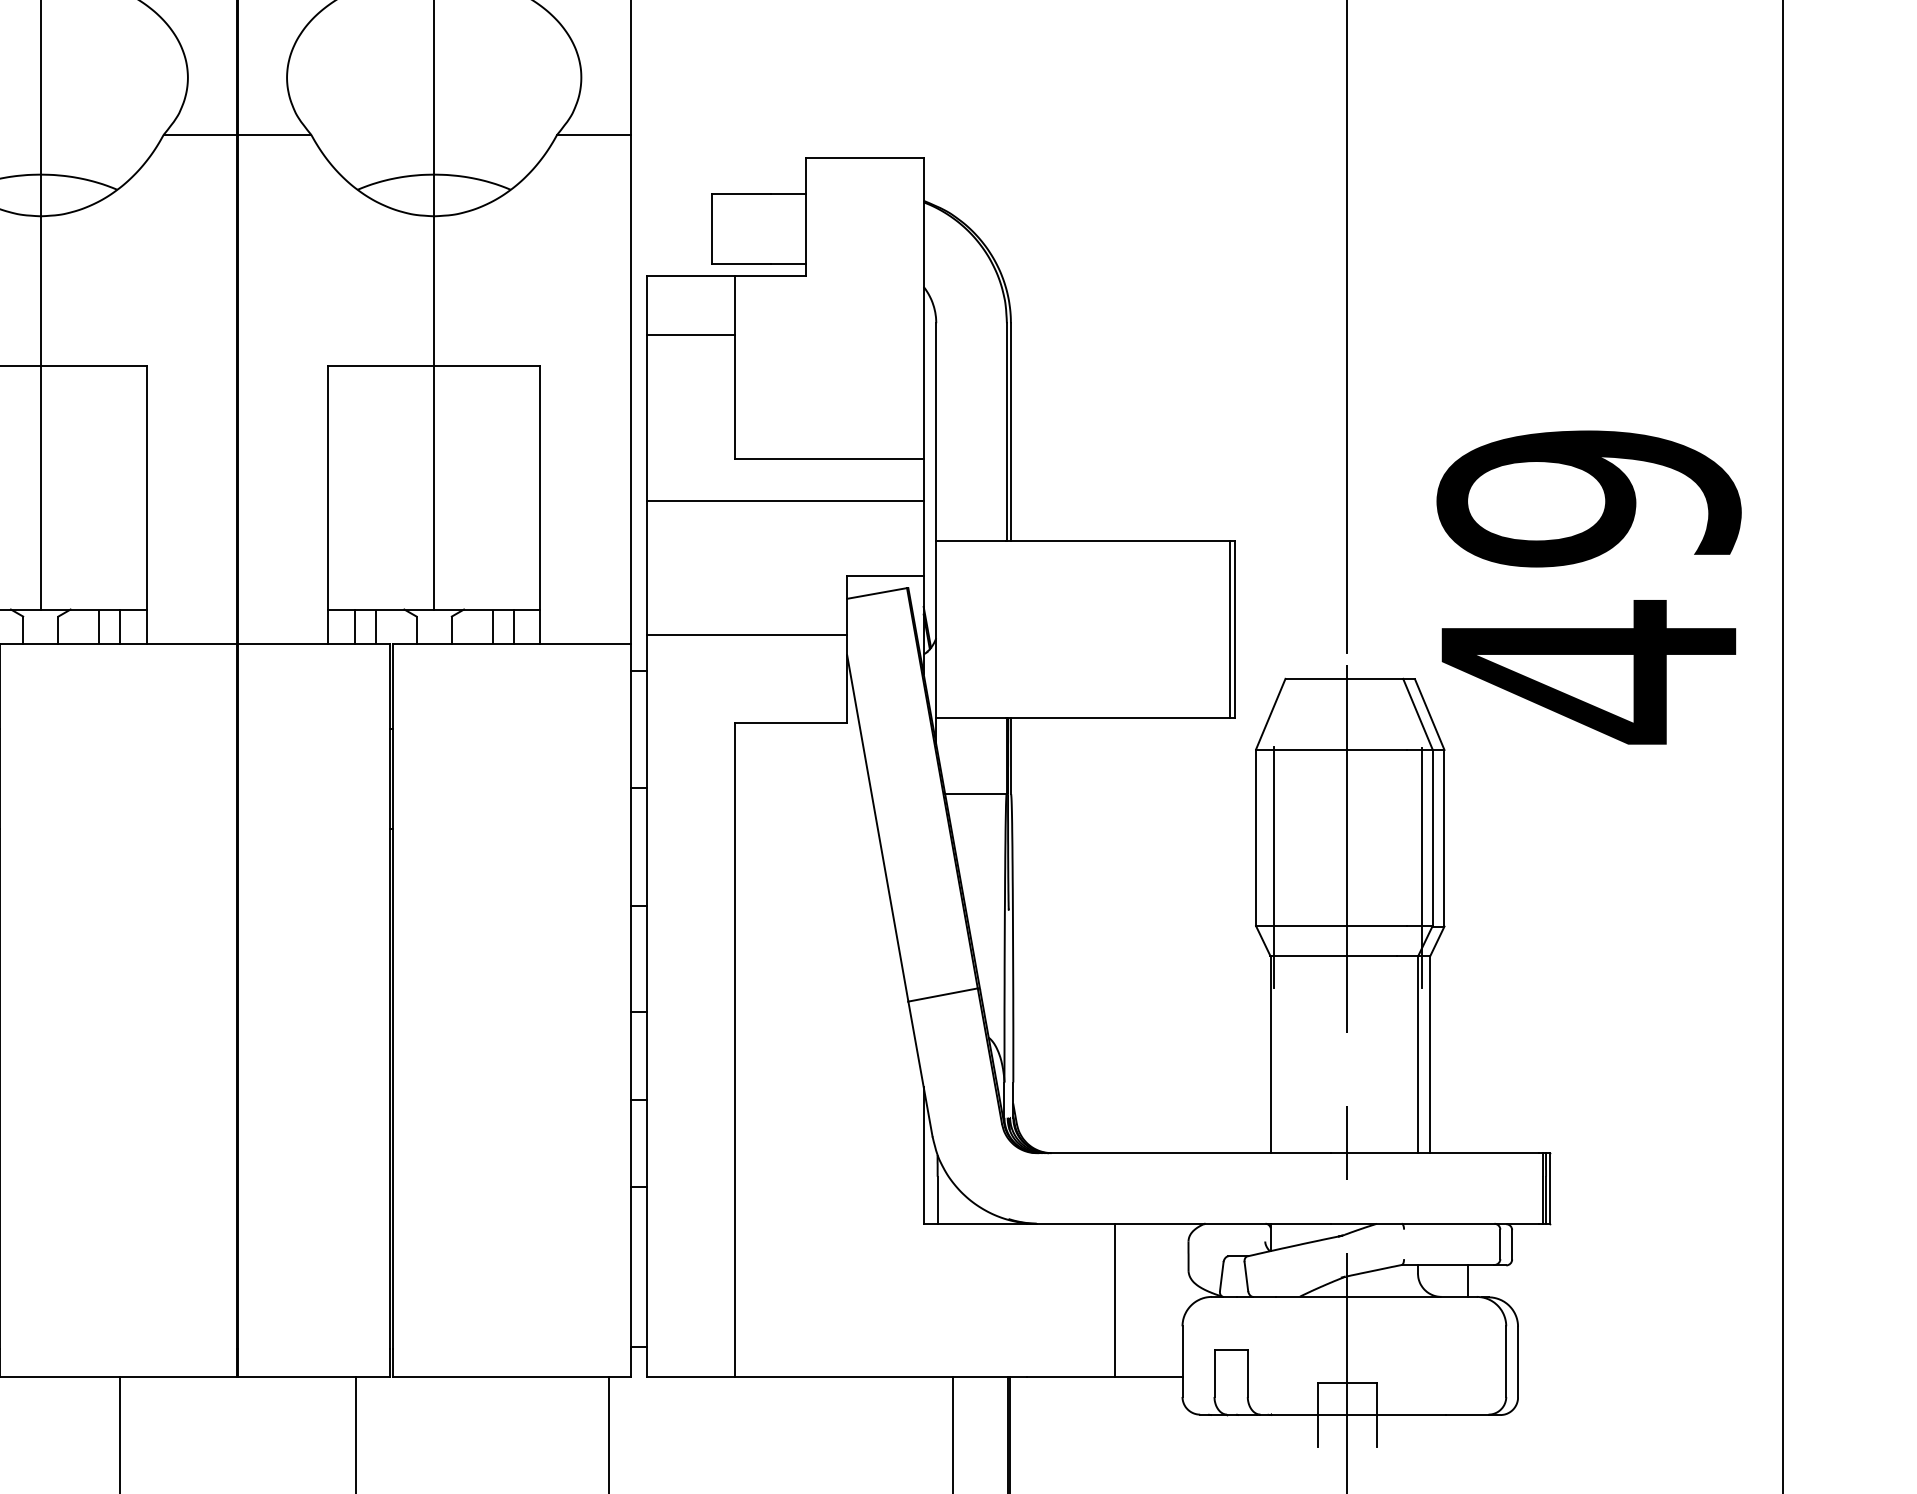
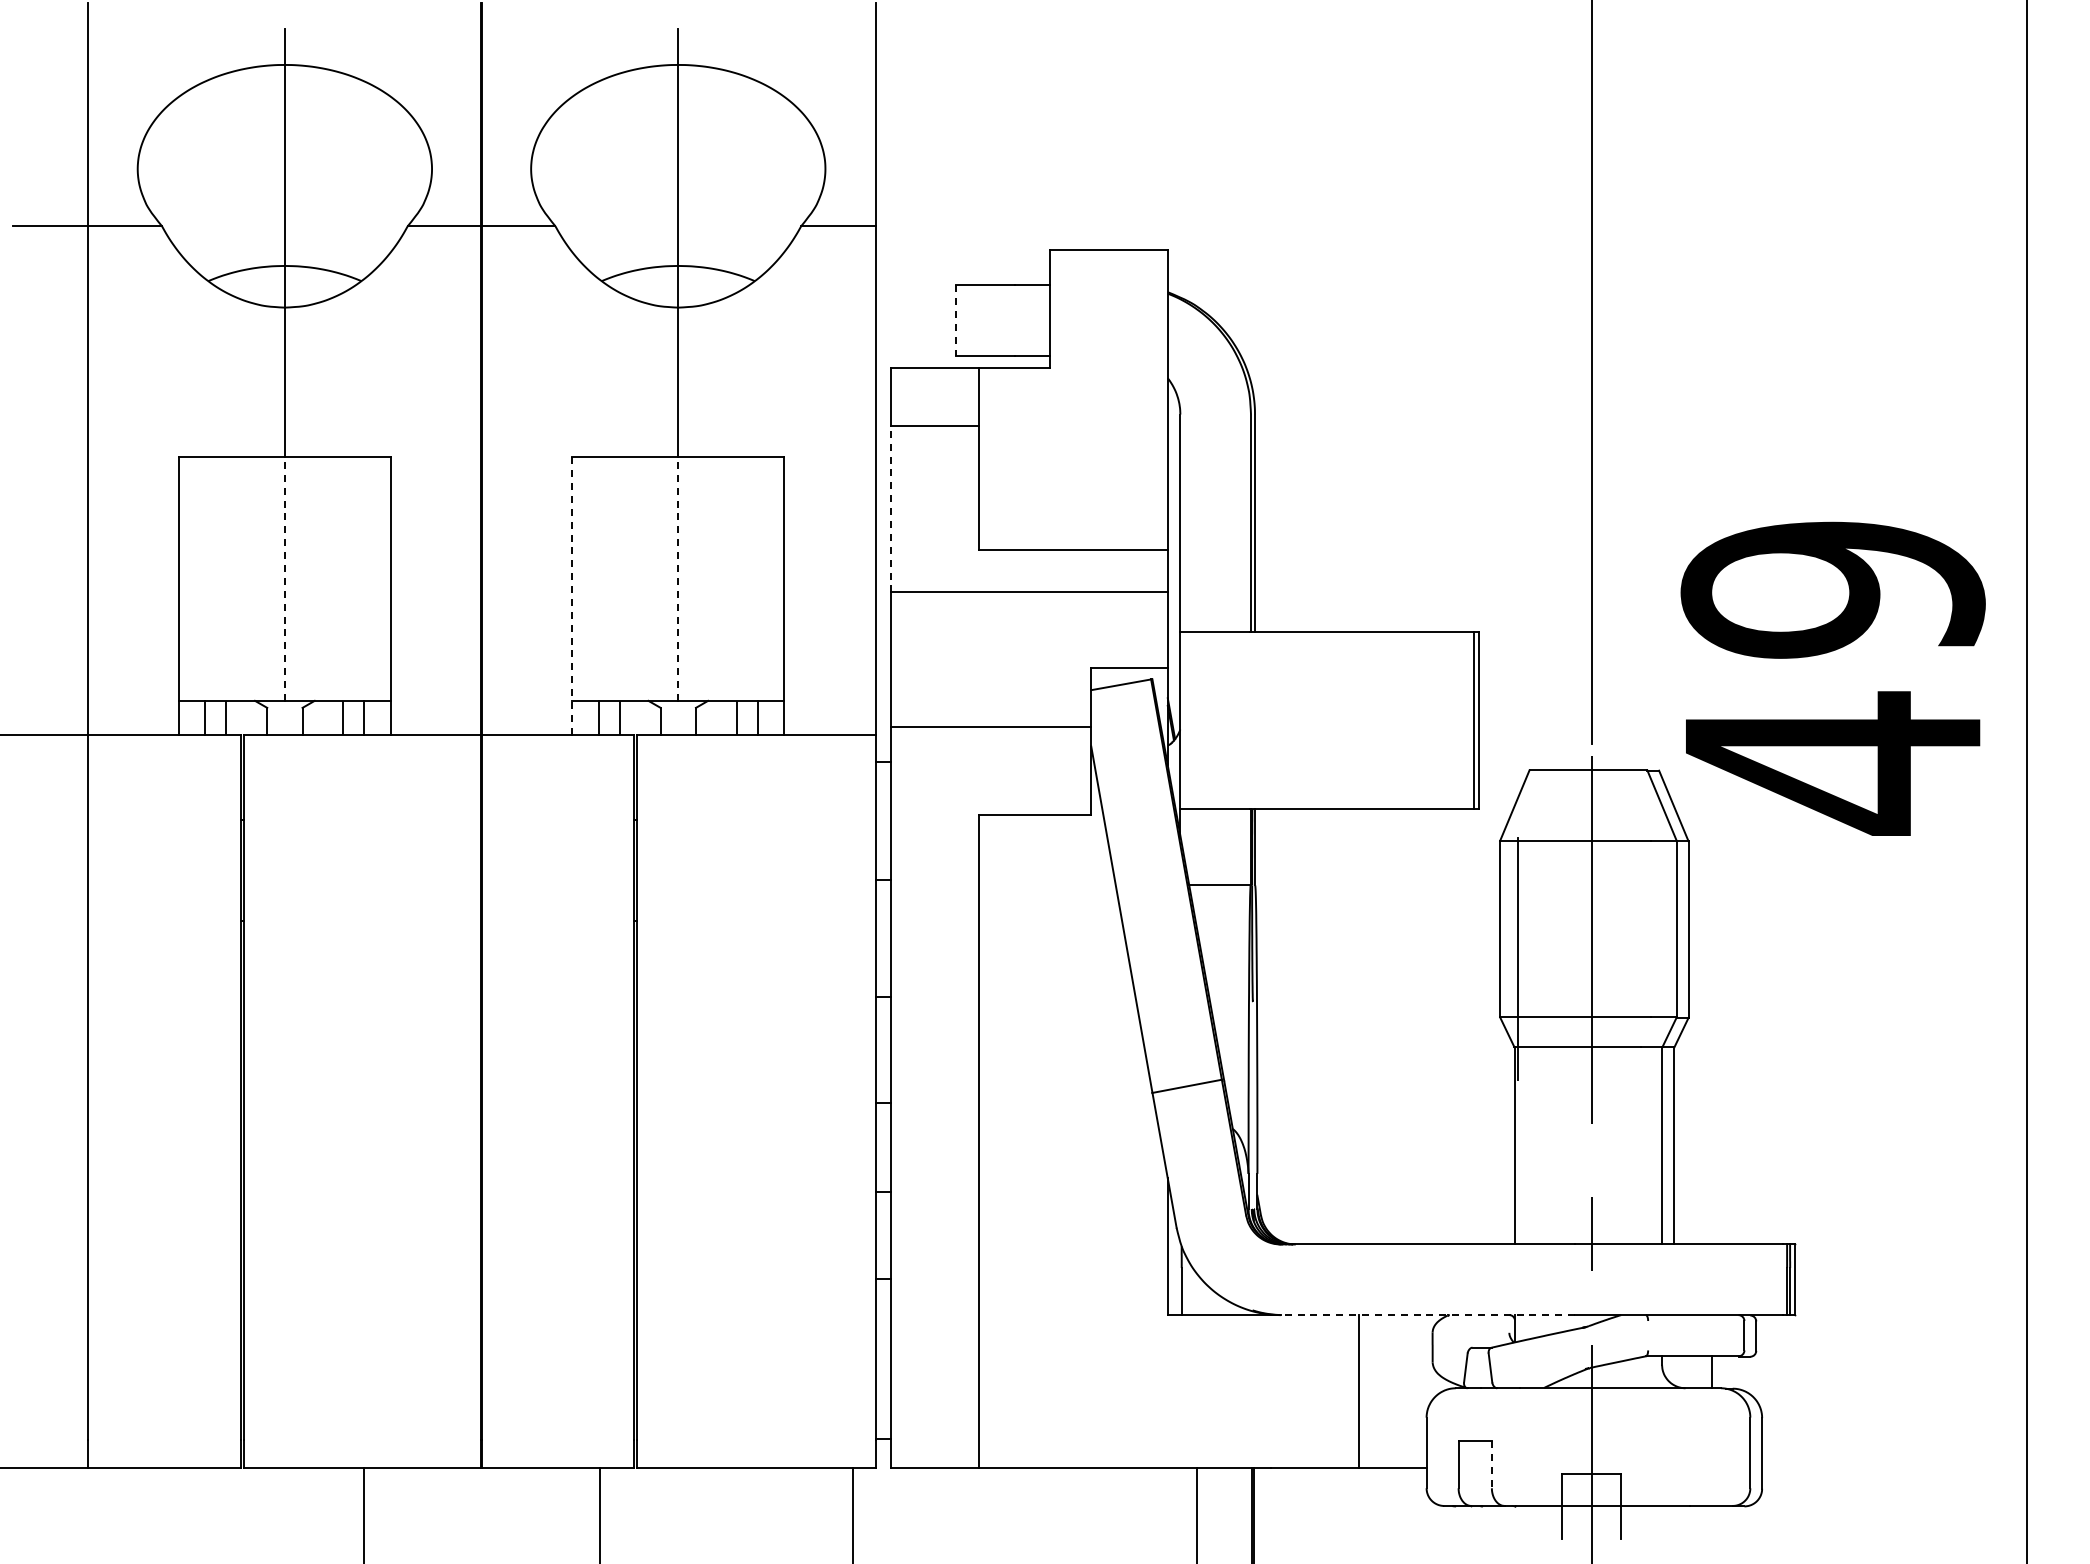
line: (712, 229) -> (956, 320), solid -> dashed
line: (647, 417) -> (891, 508), solid -> dashed
line: (40, 488) -> (284, 579), solid -> dashed
line: (434, 488) -> (678, 579), solid -> dashed
line: (328, 505) -> (572, 596), solid -> dashed
line: (1421, 868) -> (1665, 959), removed
line: (1183, 1224) -> (1427, 1315), solid -> dashed
line: (1247, 1373) -> (1491, 1464), solid -> dashed

